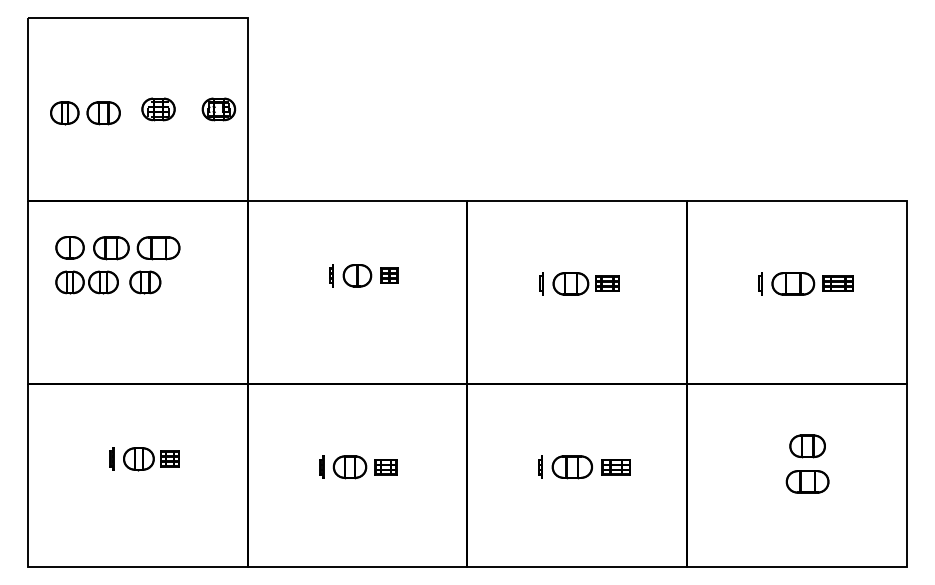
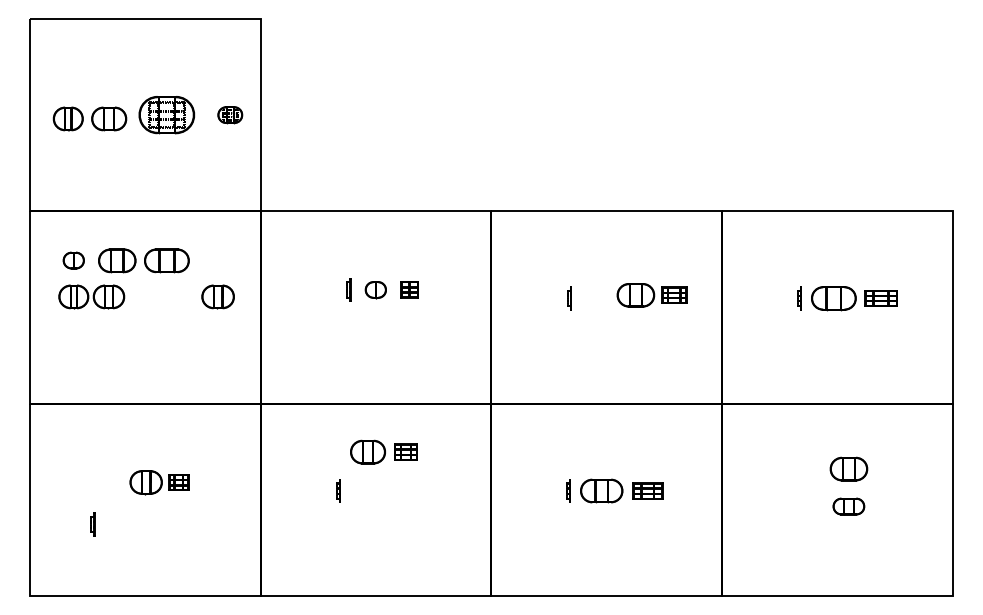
part: (158, 109) -> (166, 115), size x1.6
part: (218, 109) -> (229, 115), size x0.7
part: (69, 247) -> (73, 260), size x0.7
part: (357, 275) -> (375, 289), size x0.7
part: (145, 282) -> (218, 296), moved
part: (585, 283) -> (651, 294), moved
part: (111, 458) -> (92, 523), moved
part: (364, 467) -> (383, 452), moved
part: (807, 481) -> (848, 506), size x0.7

